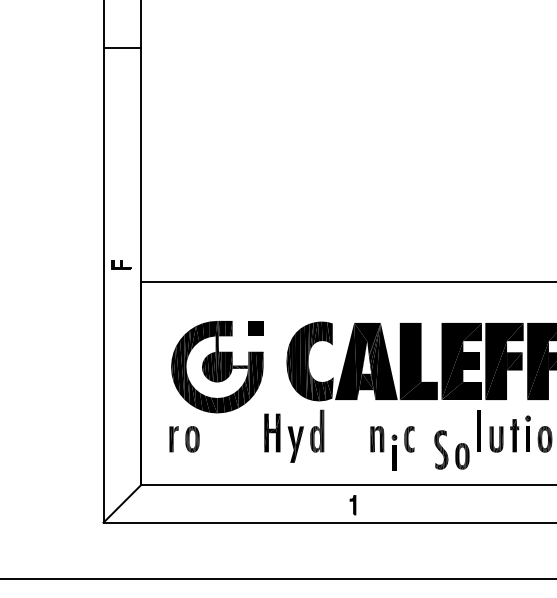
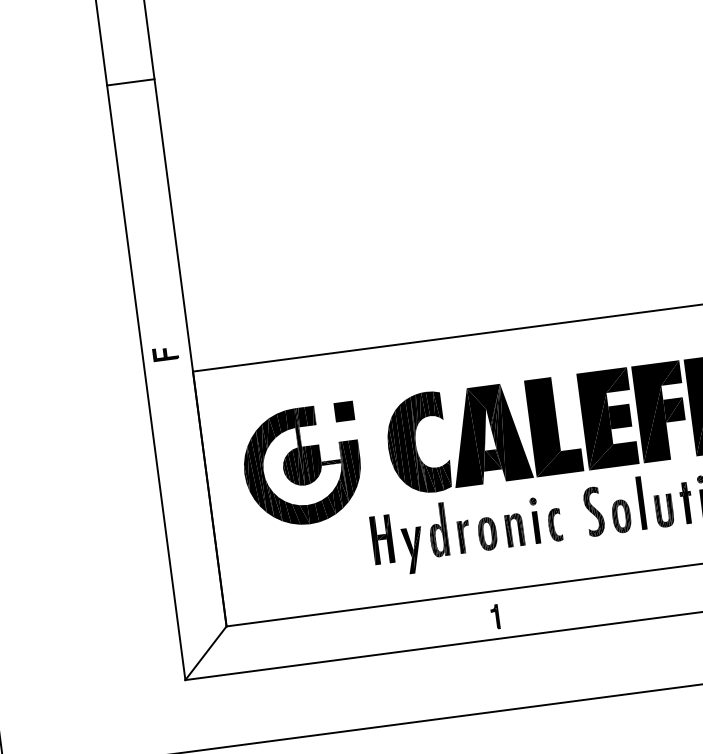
part: (184, 439) -> (477, 535), moved
part: (451, 449) -> (606, 509), moved
part: (394, 452) -> (535, 520), moved

